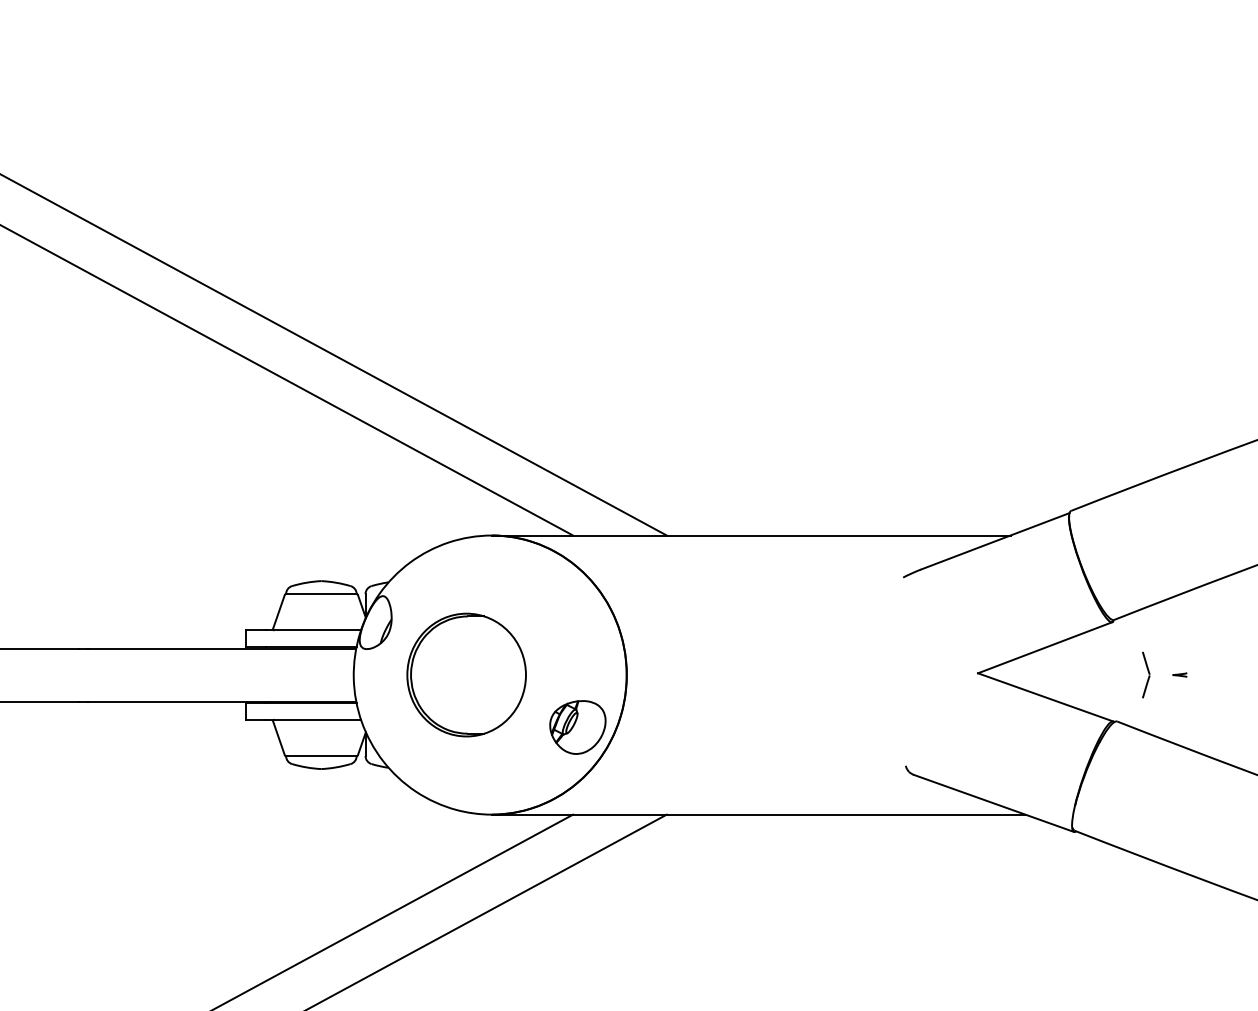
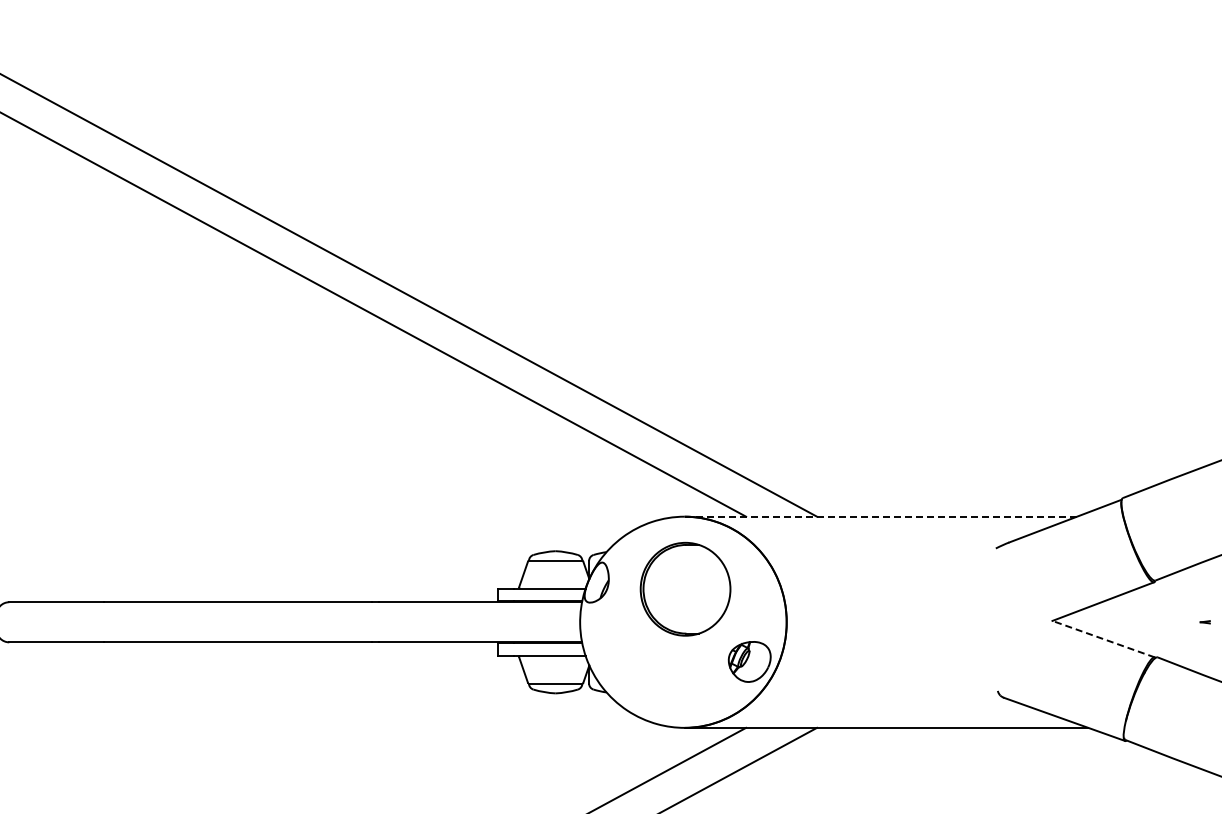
line: (750, 535) -> (880, 516), solid -> dashed
part: (466, 674) -> (685, 588), moved
part: (1145, 674) -> (1179, 621), removed
line: (1045, 697) -> (1103, 639), solid -> dashed

